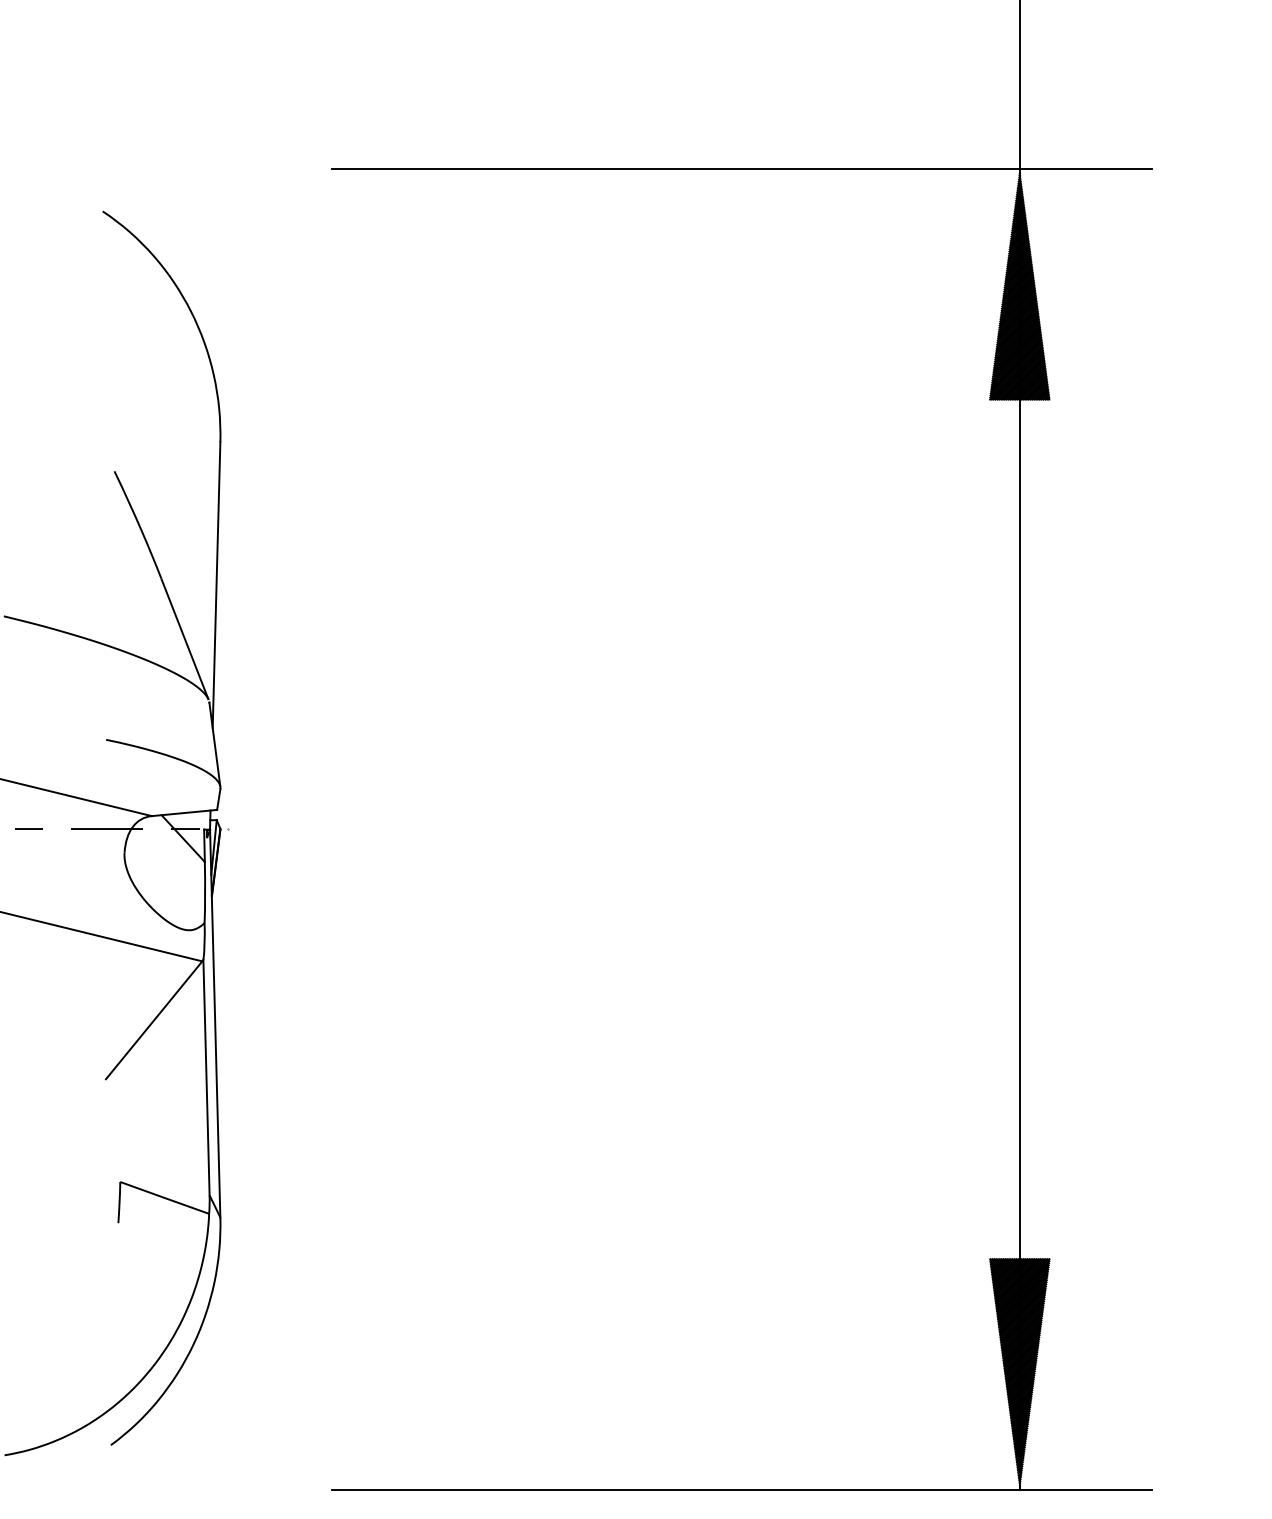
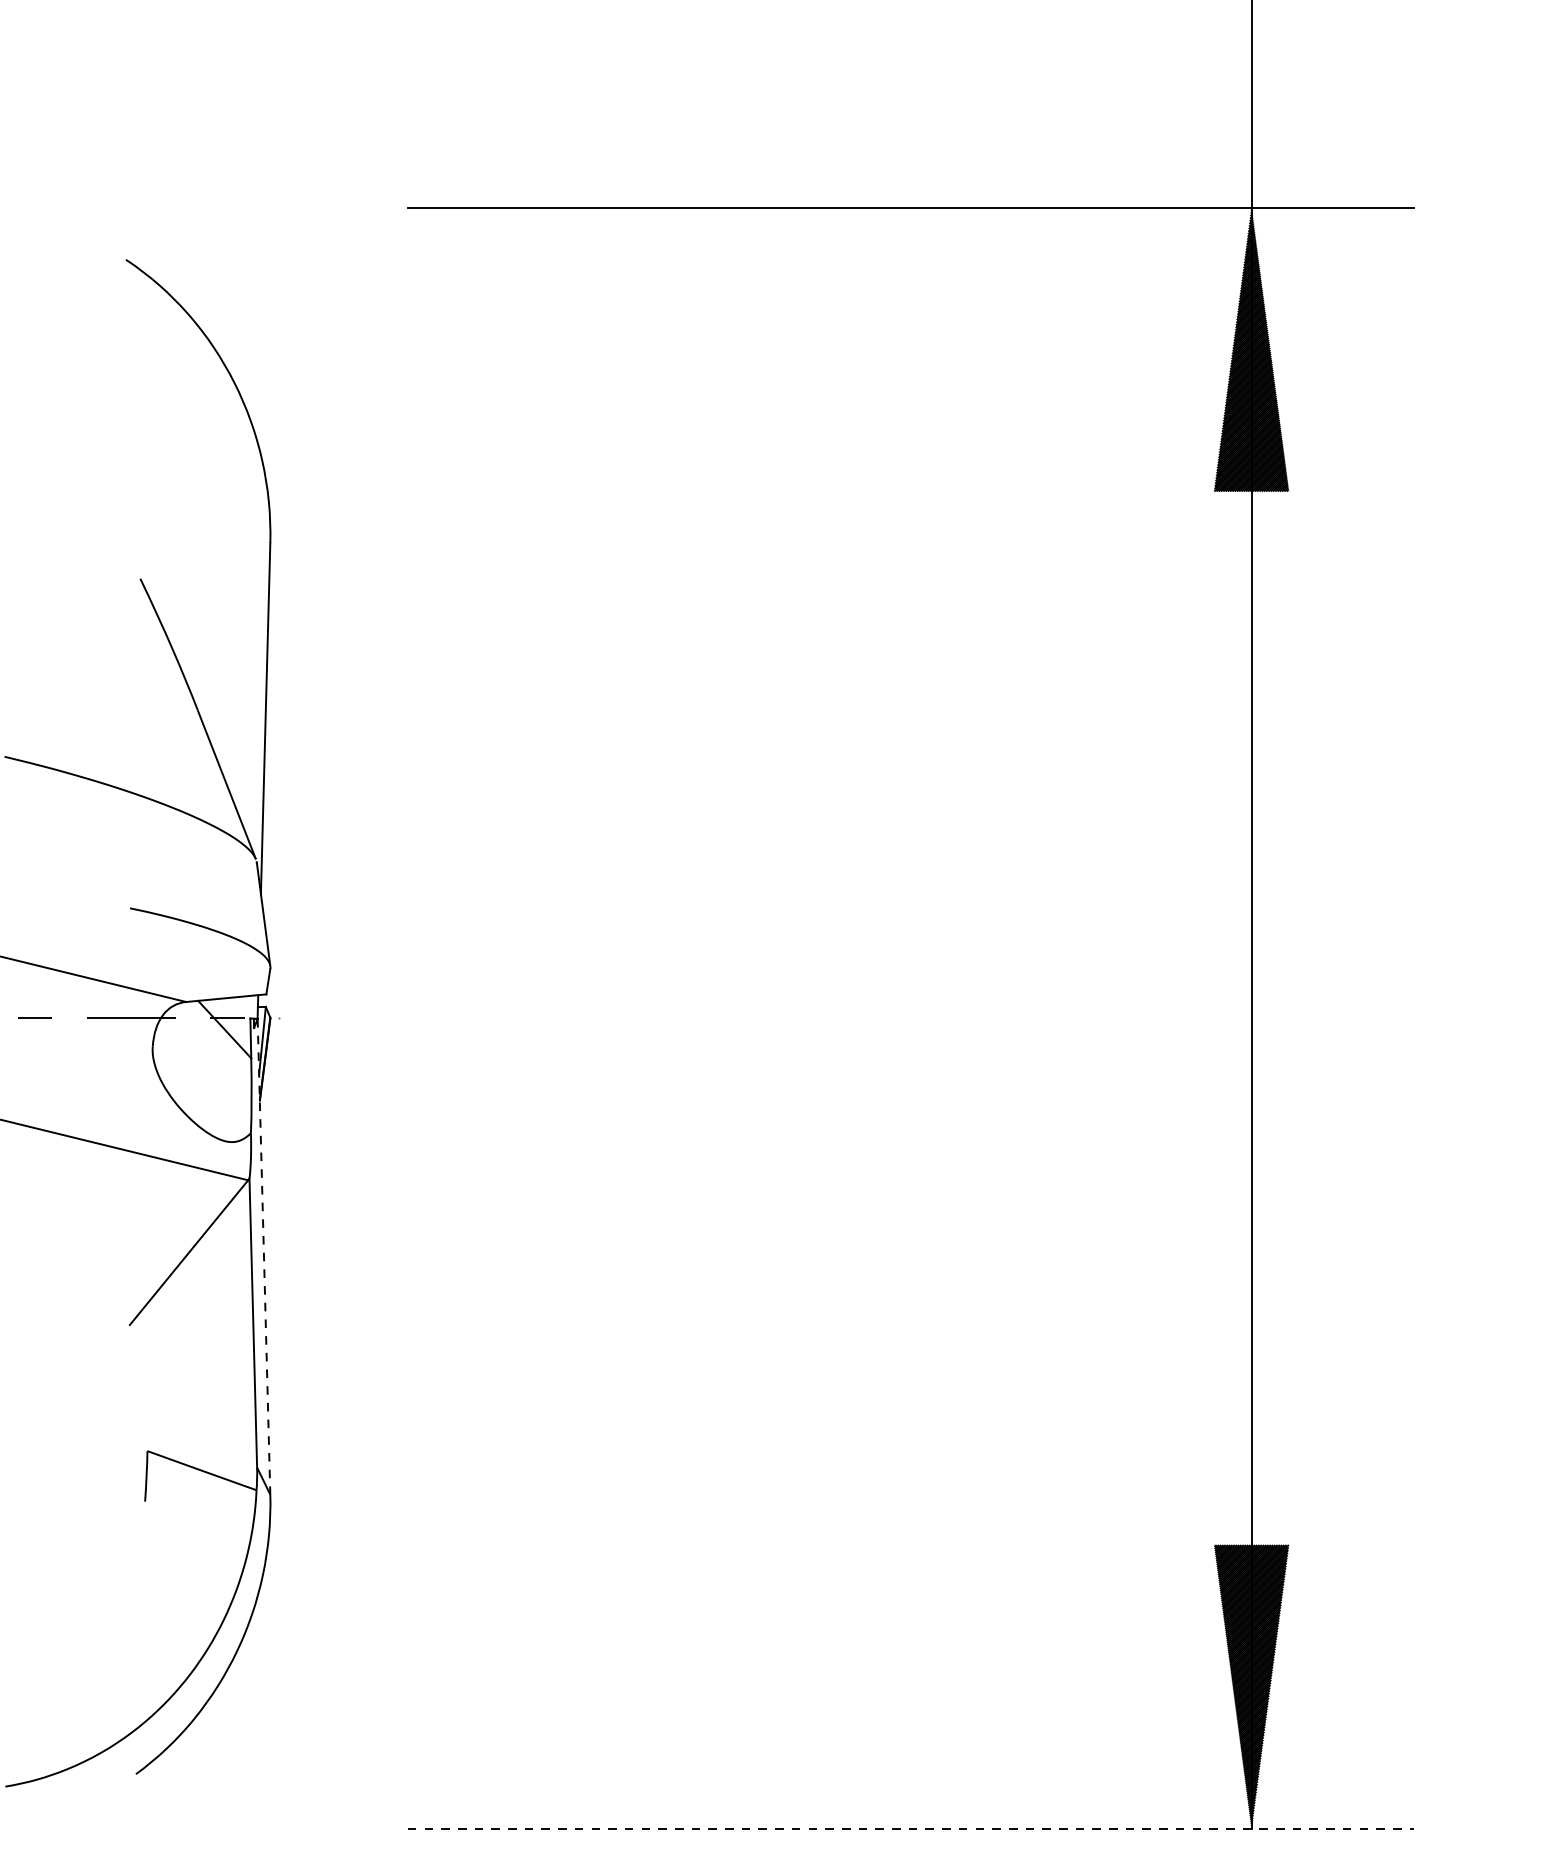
line: (215, 1023) -> (264, 1256), solid -> dashed
line: (742, 1489) -> (911, 1828), solid -> dashed

